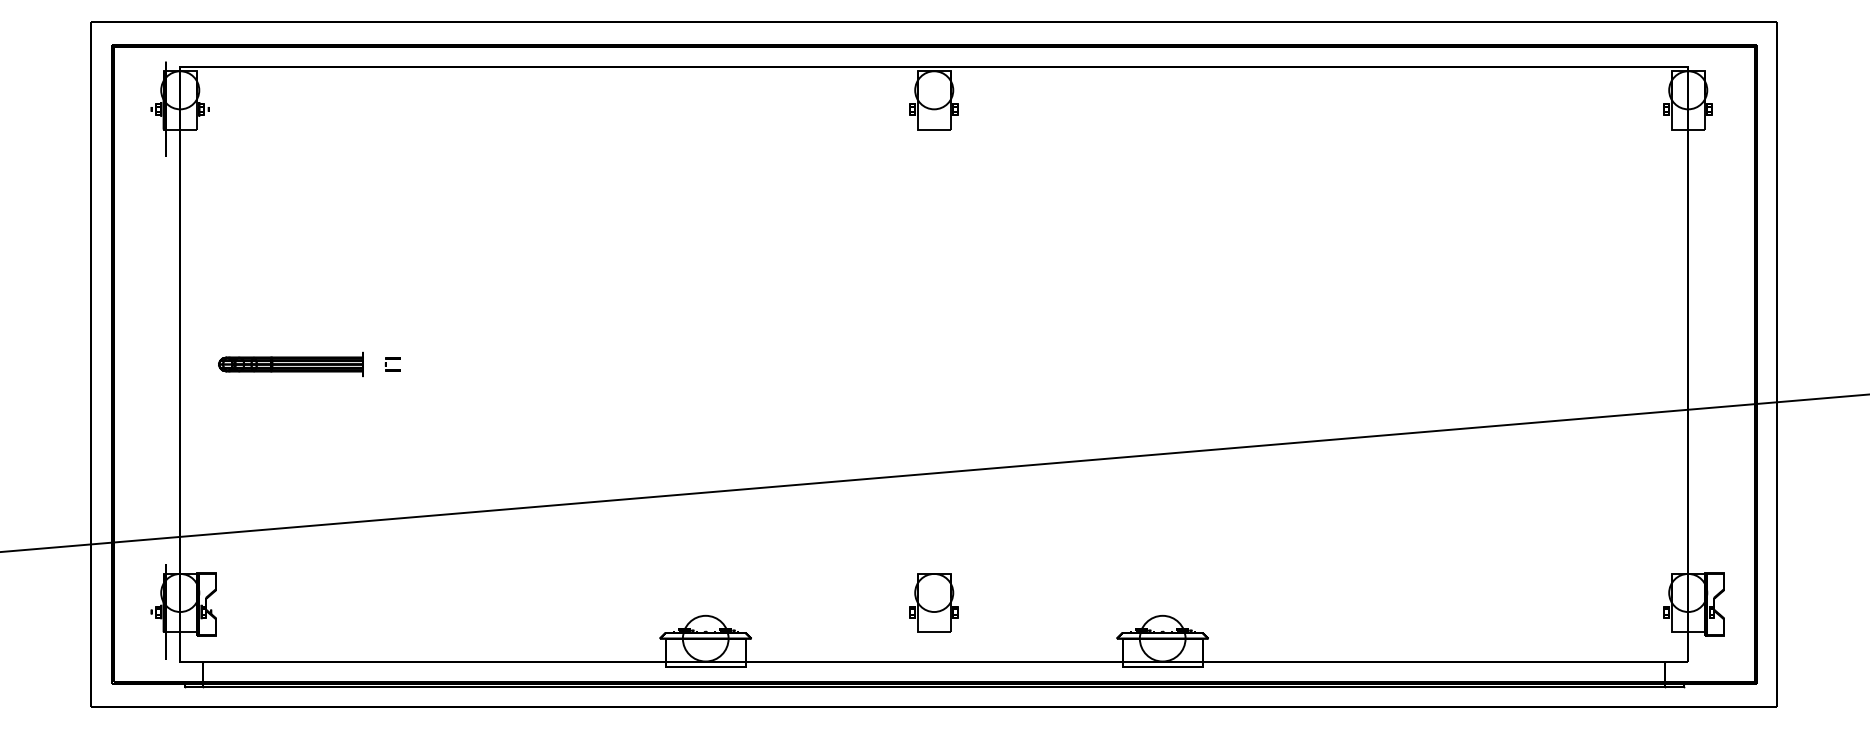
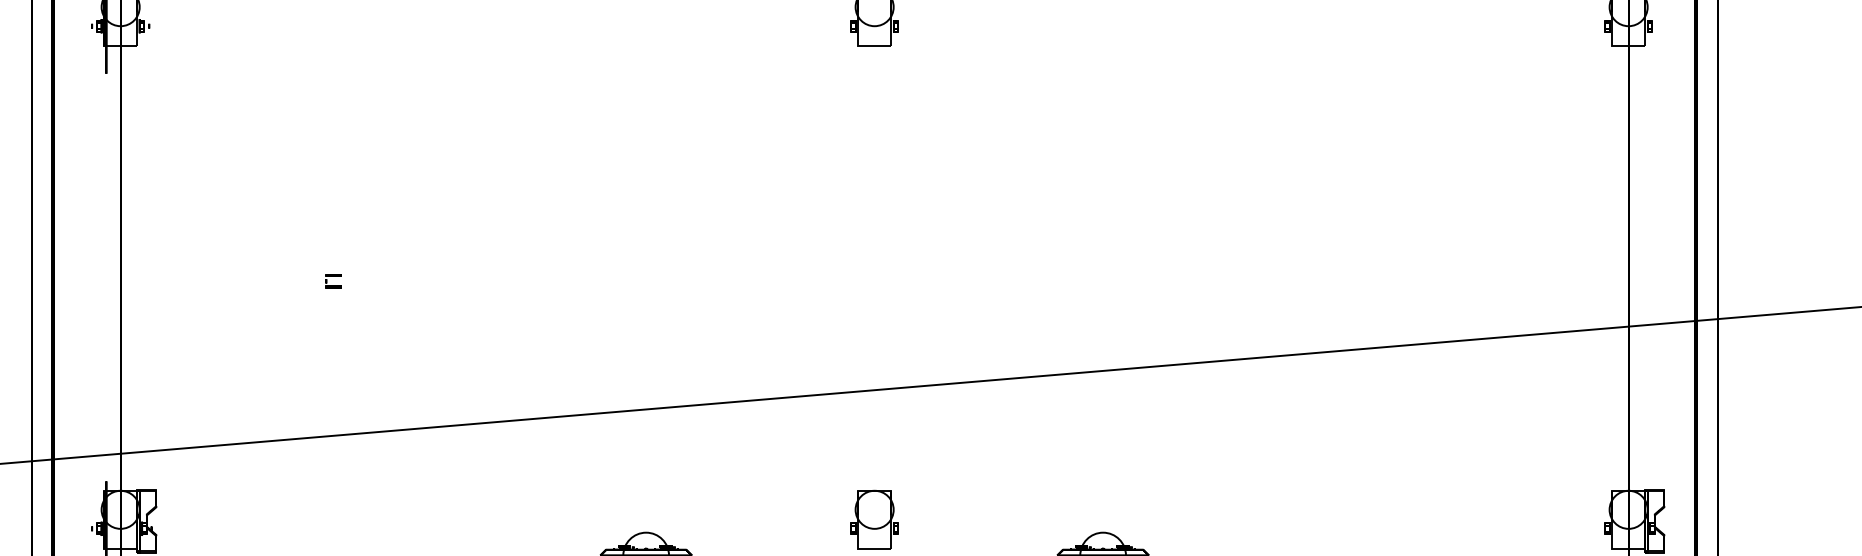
part: (290, 364) -> (230, 281), removed

